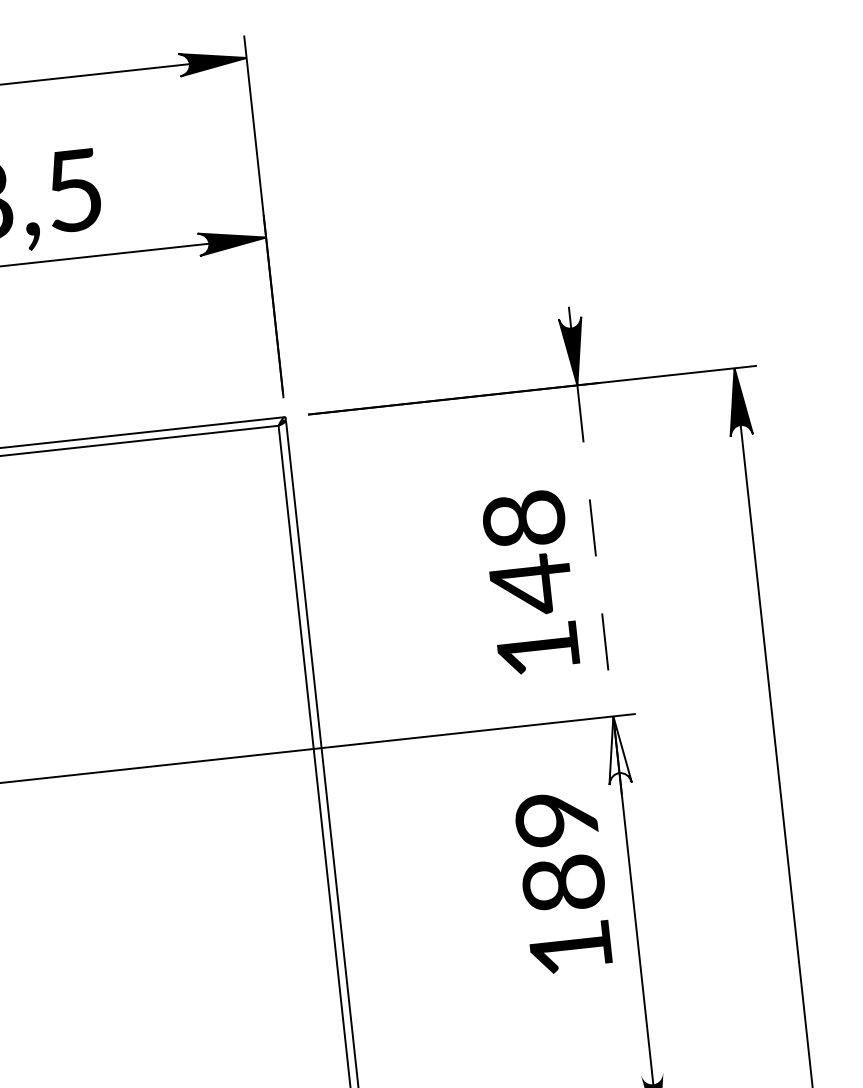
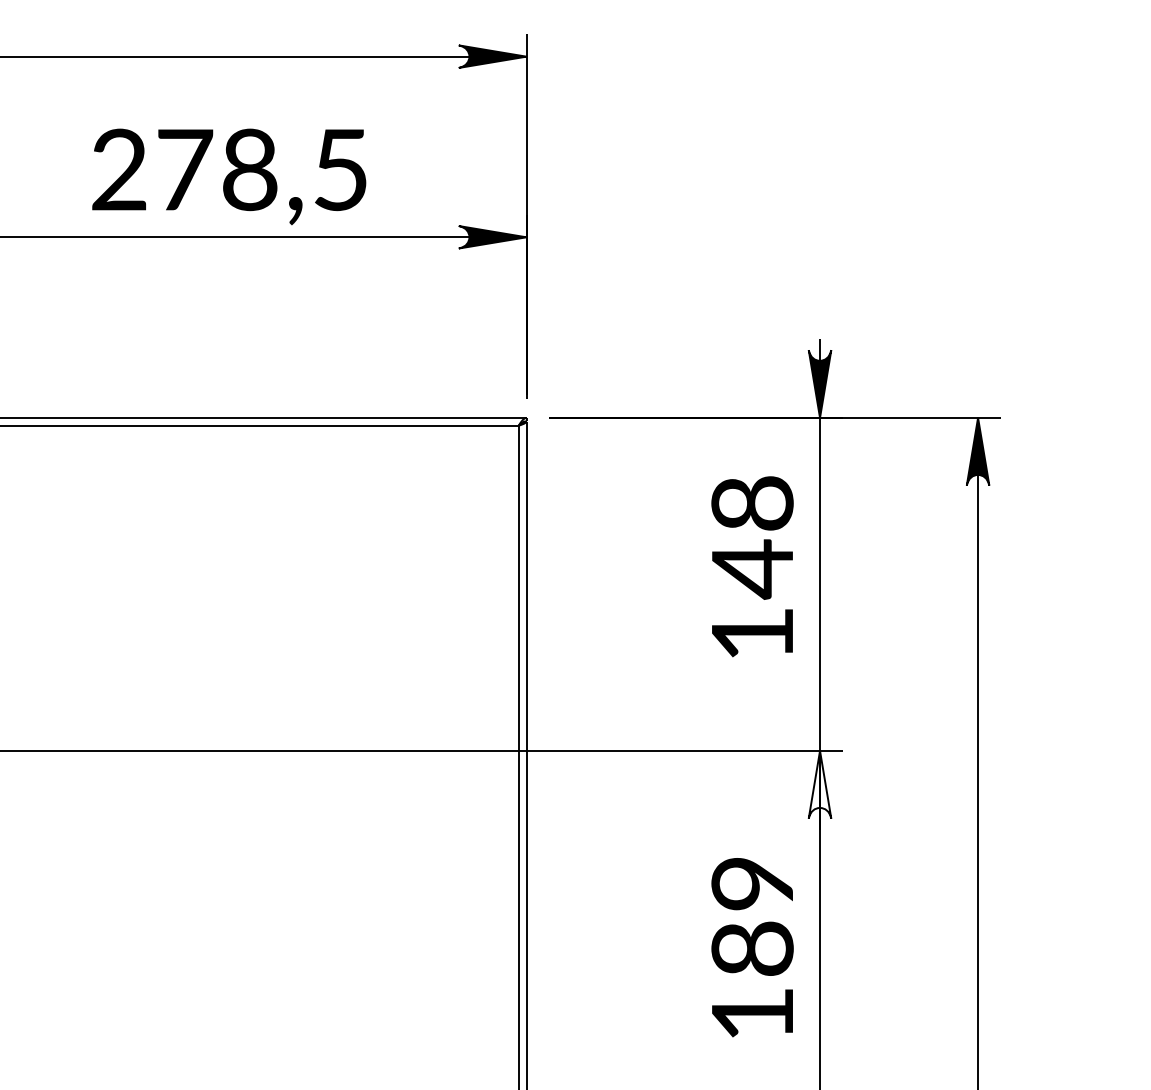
line: (595, 550) -> (820, 584), dashed -> solid
text: (530, 582) -> (752, 566), moved
text: (563, 882) -> (752, 947), moved

